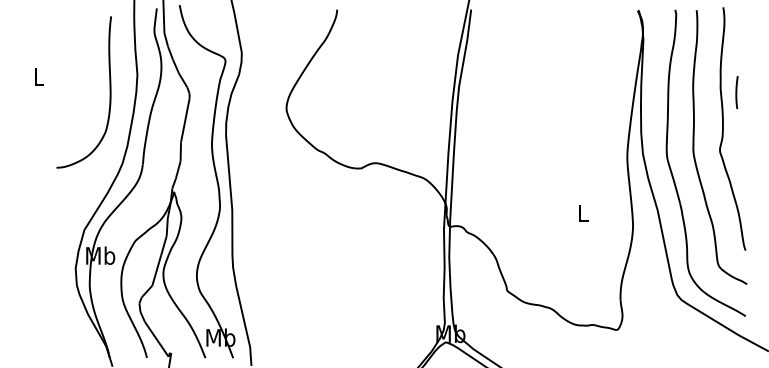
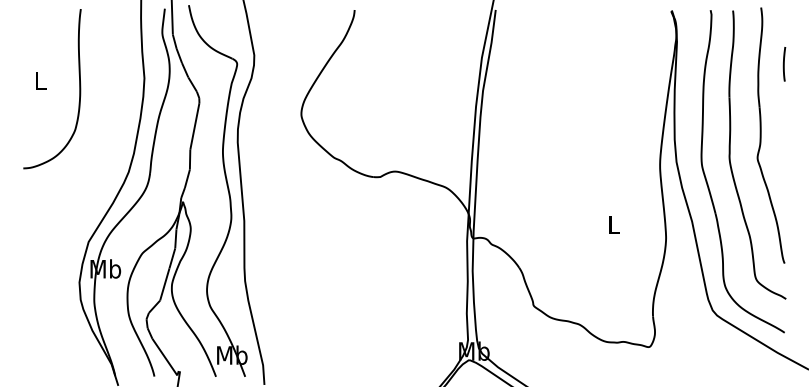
curve: (109, 92) -> (79, 89), moved
curve: (736, 92) -> (784, 64), moved

